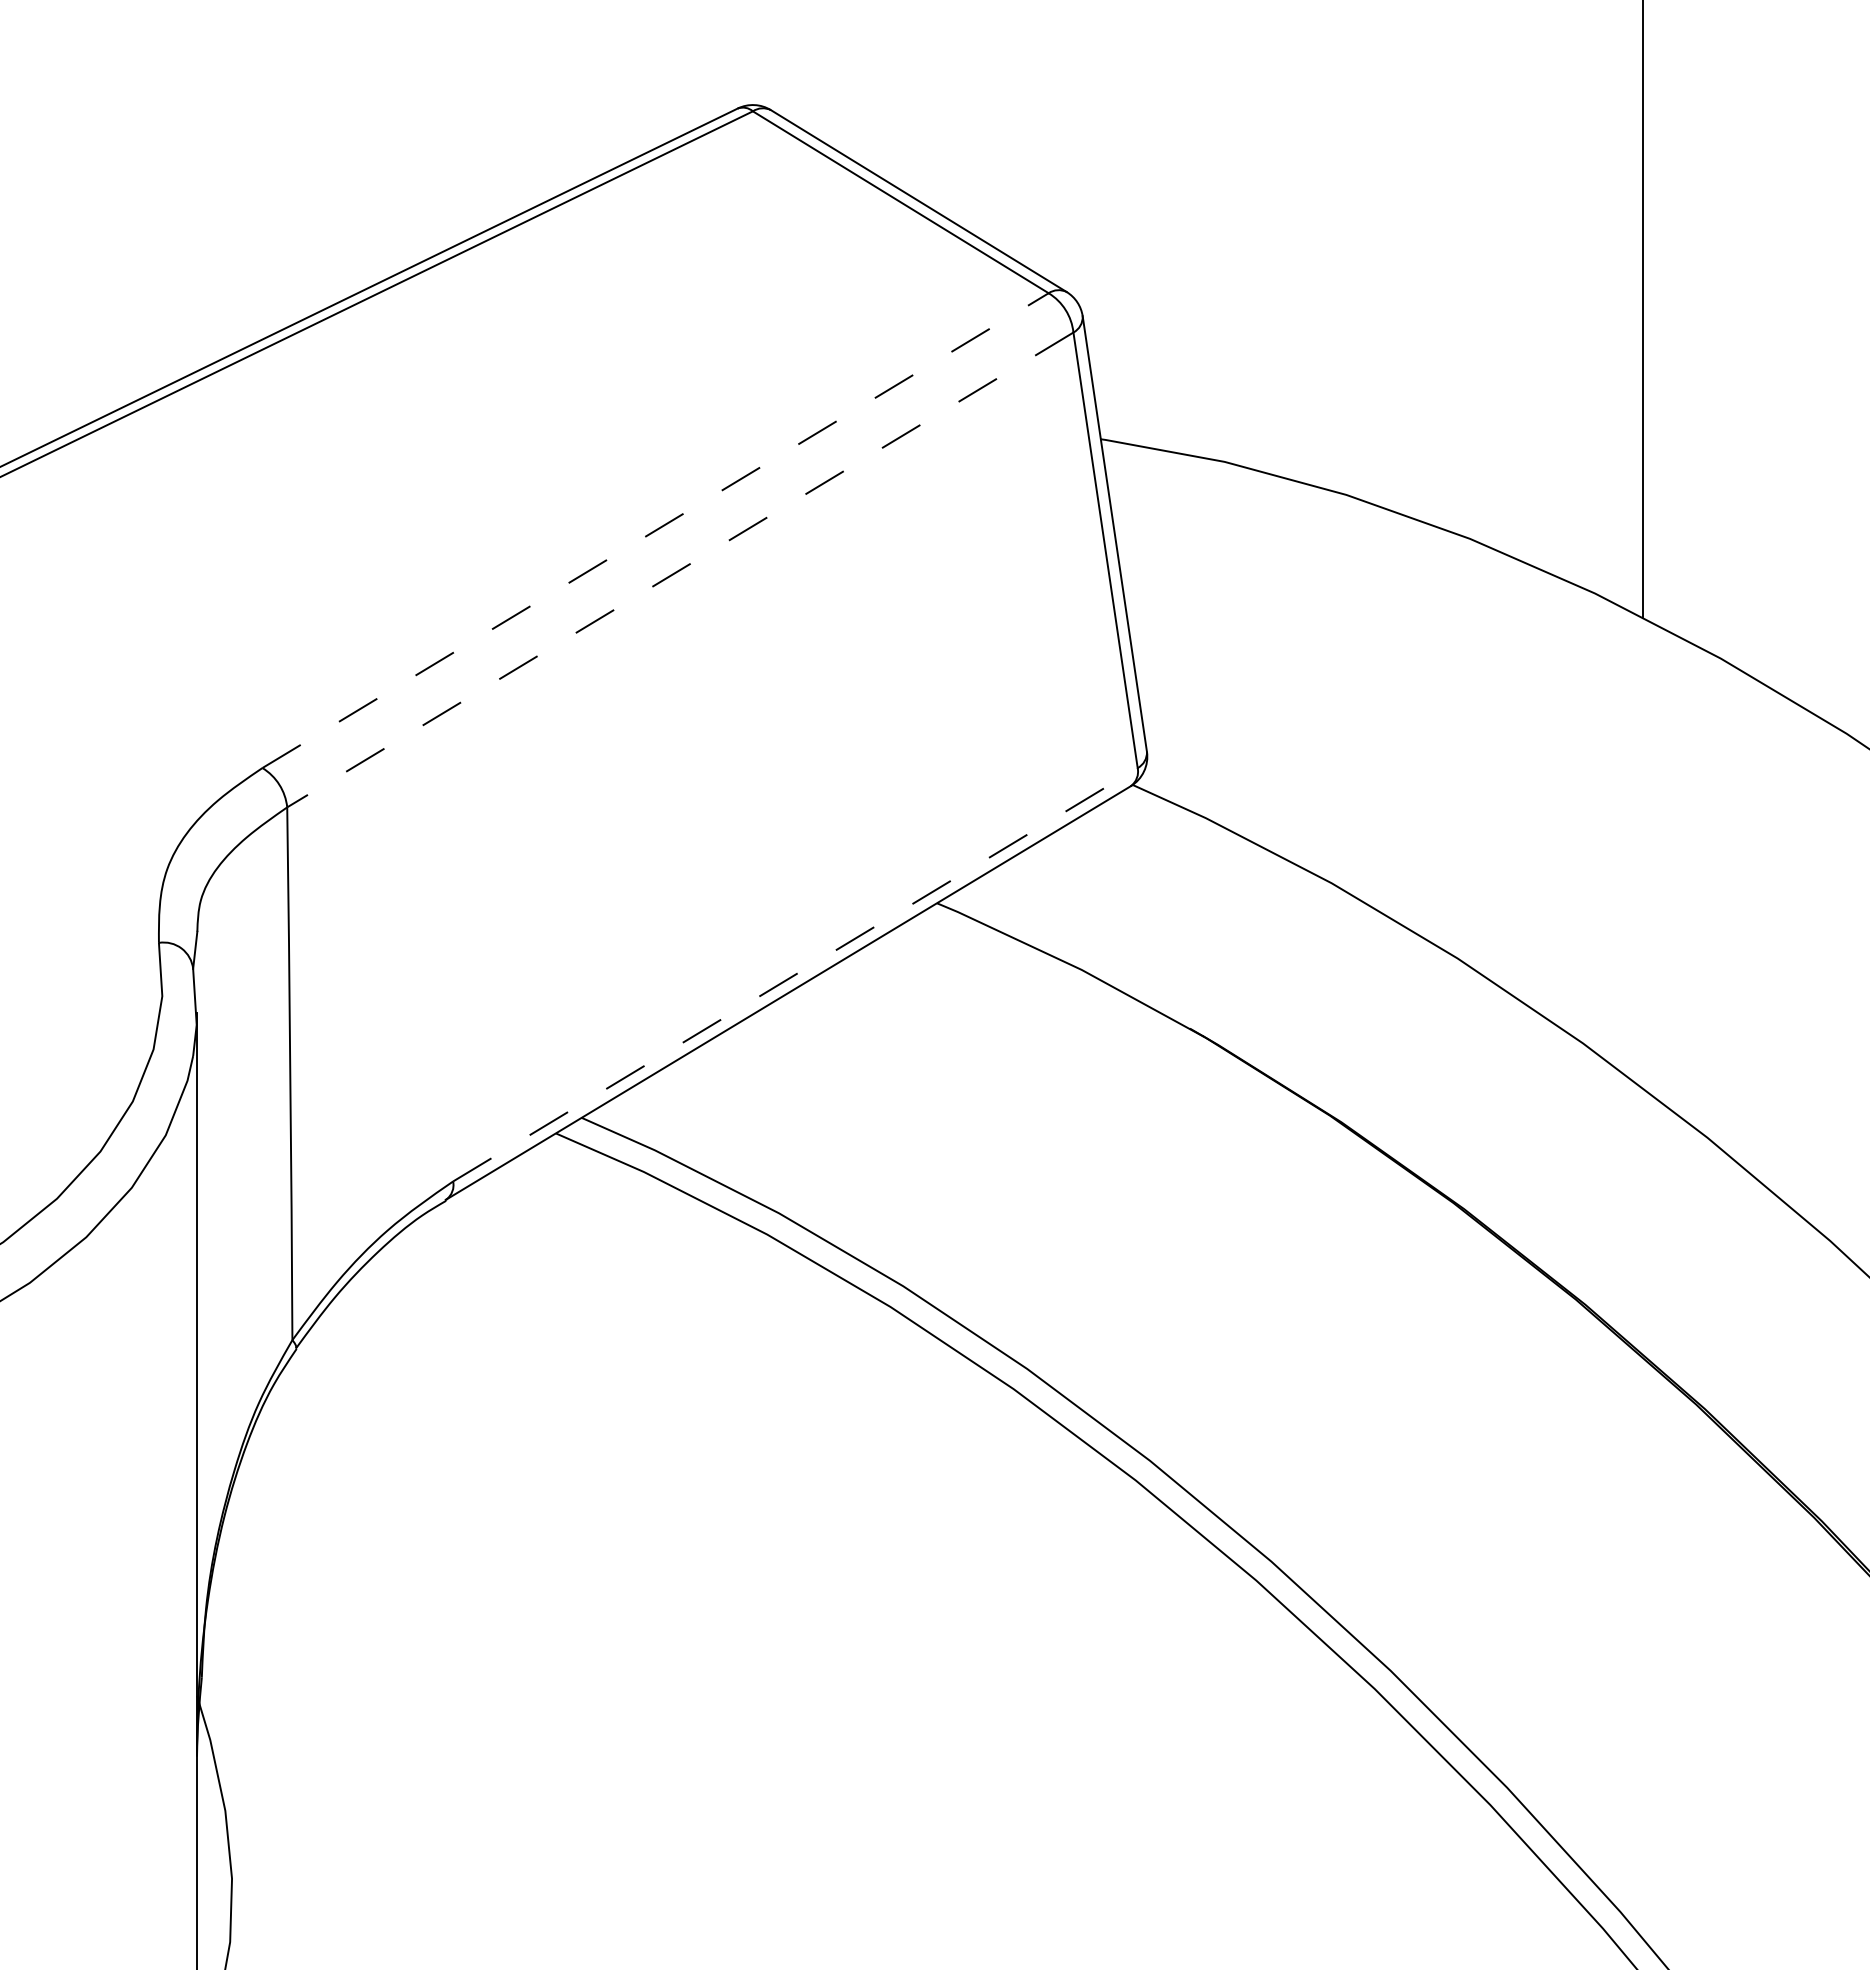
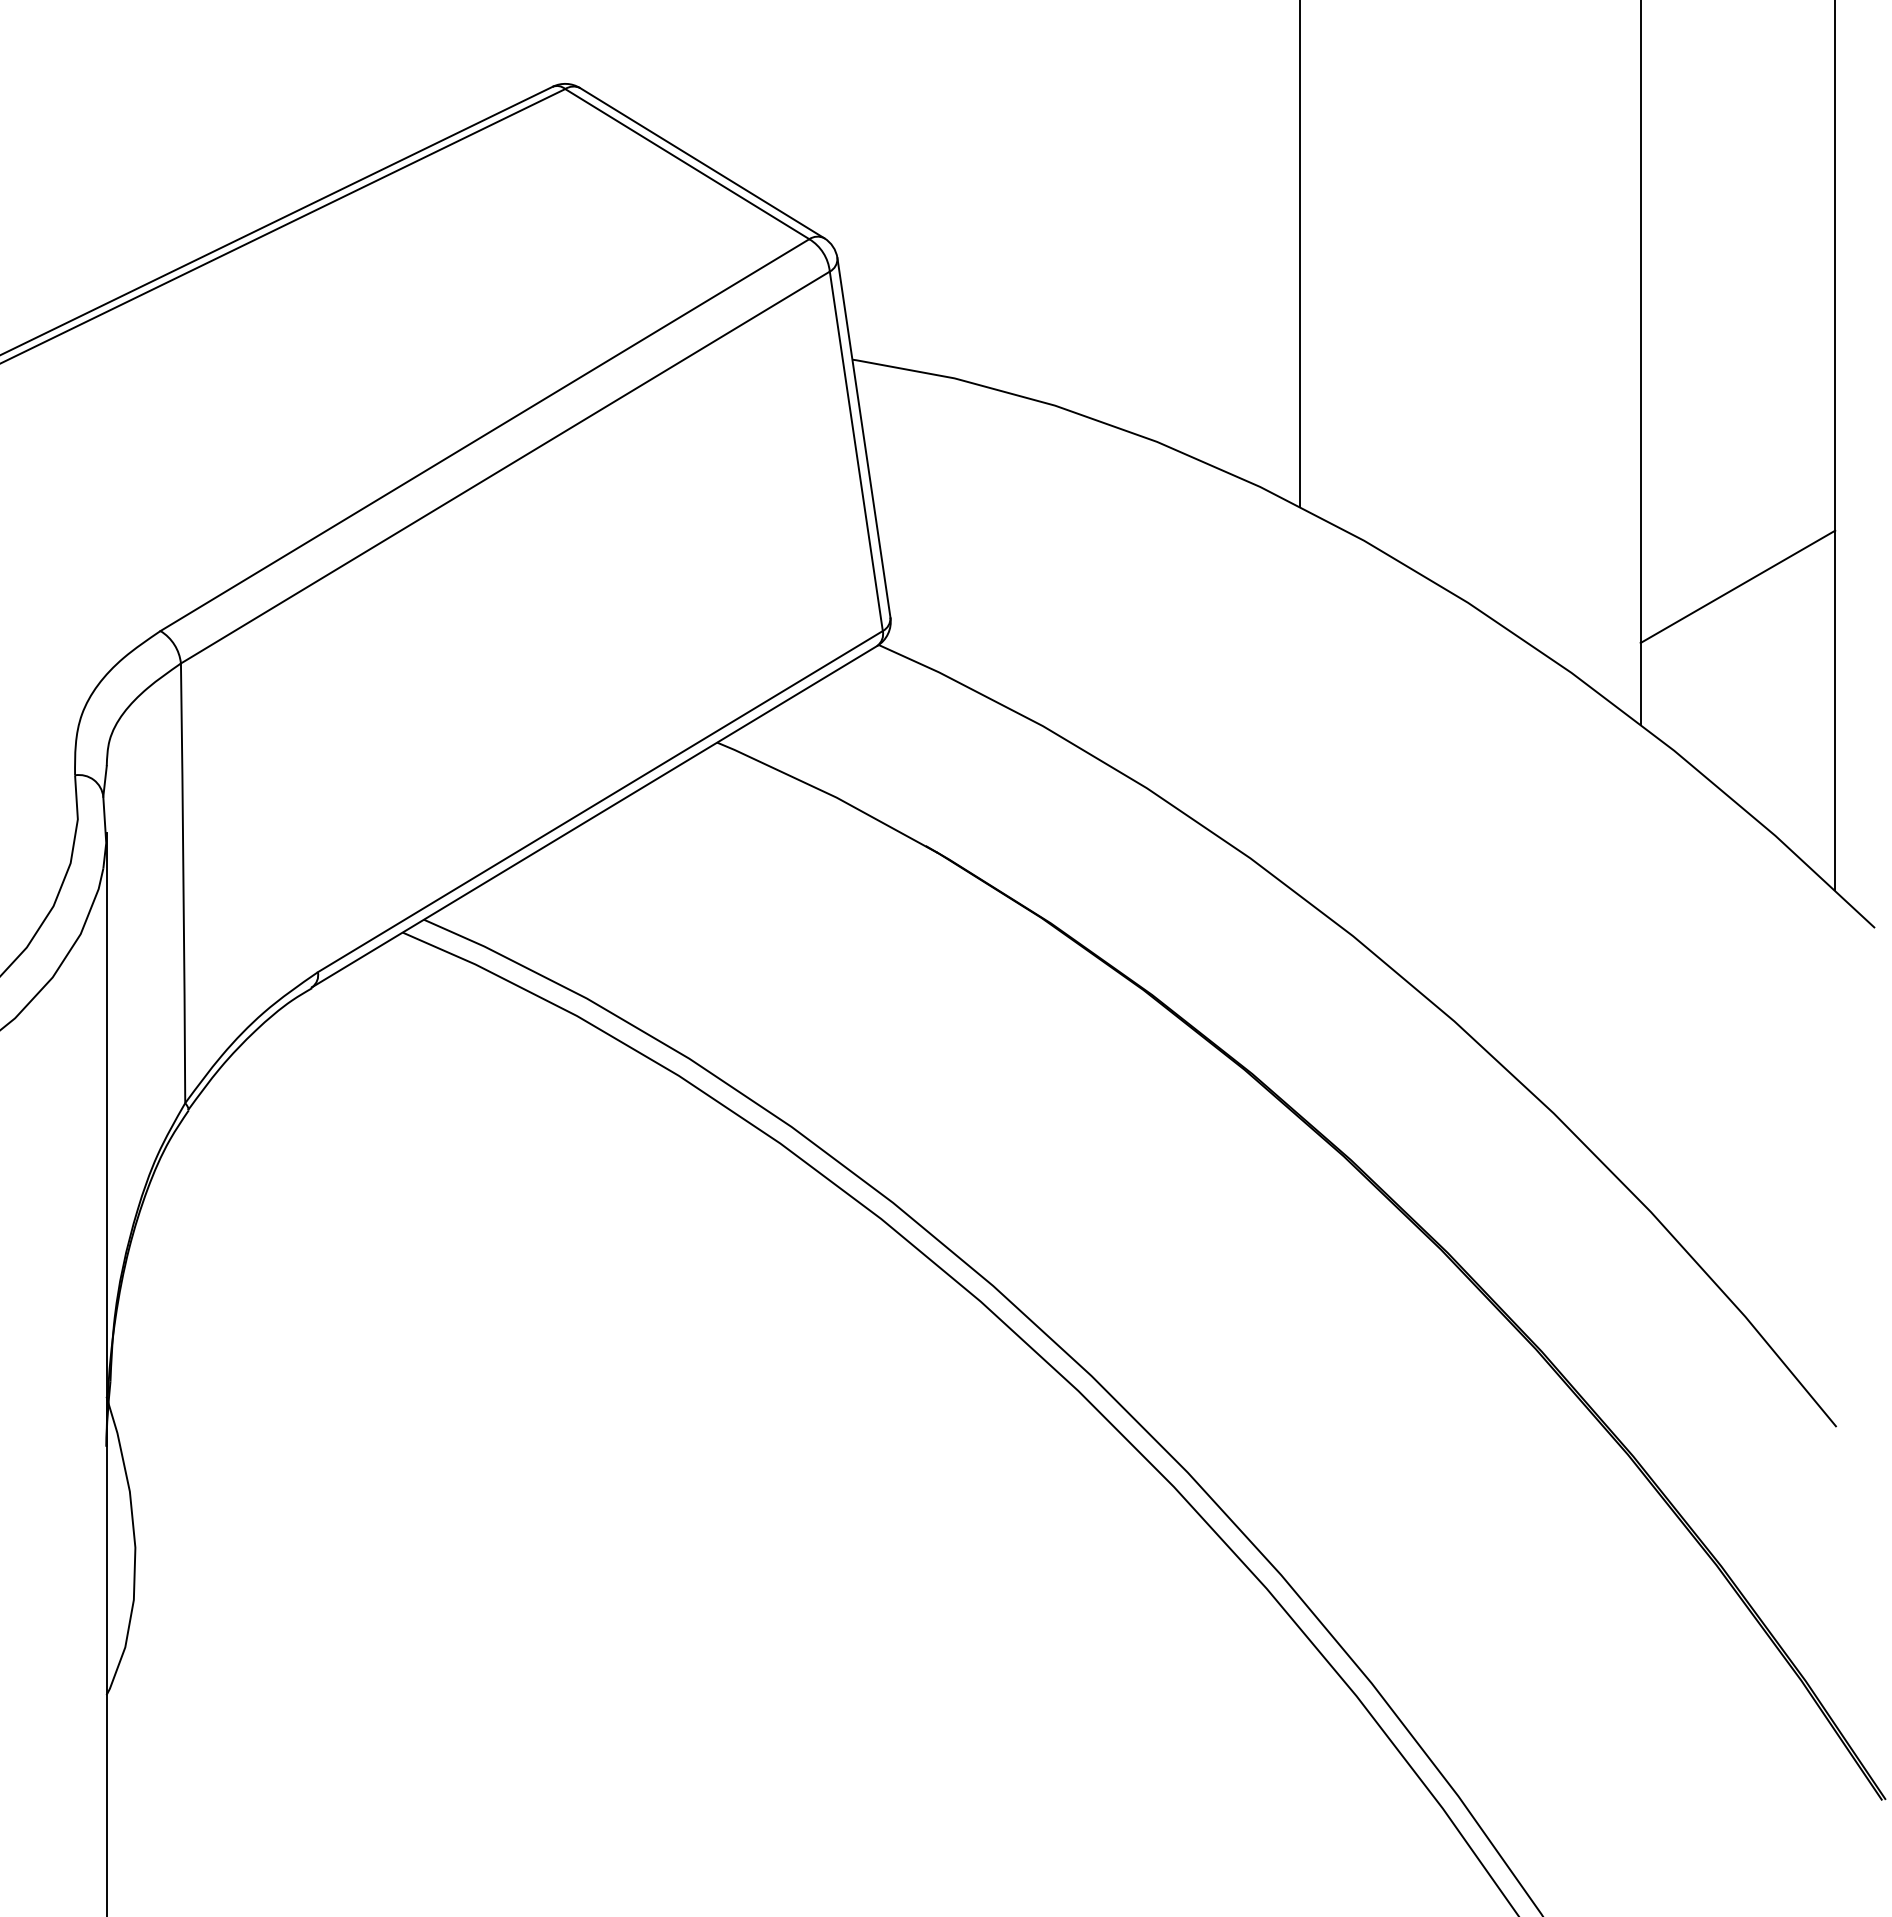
line: (655, 531) -> (484, 435), dashed -> solid
line: (680, 569) -> (505, 467), dashed -> solid
line: (795, 974) -> (600, 801), dashed -> solid

